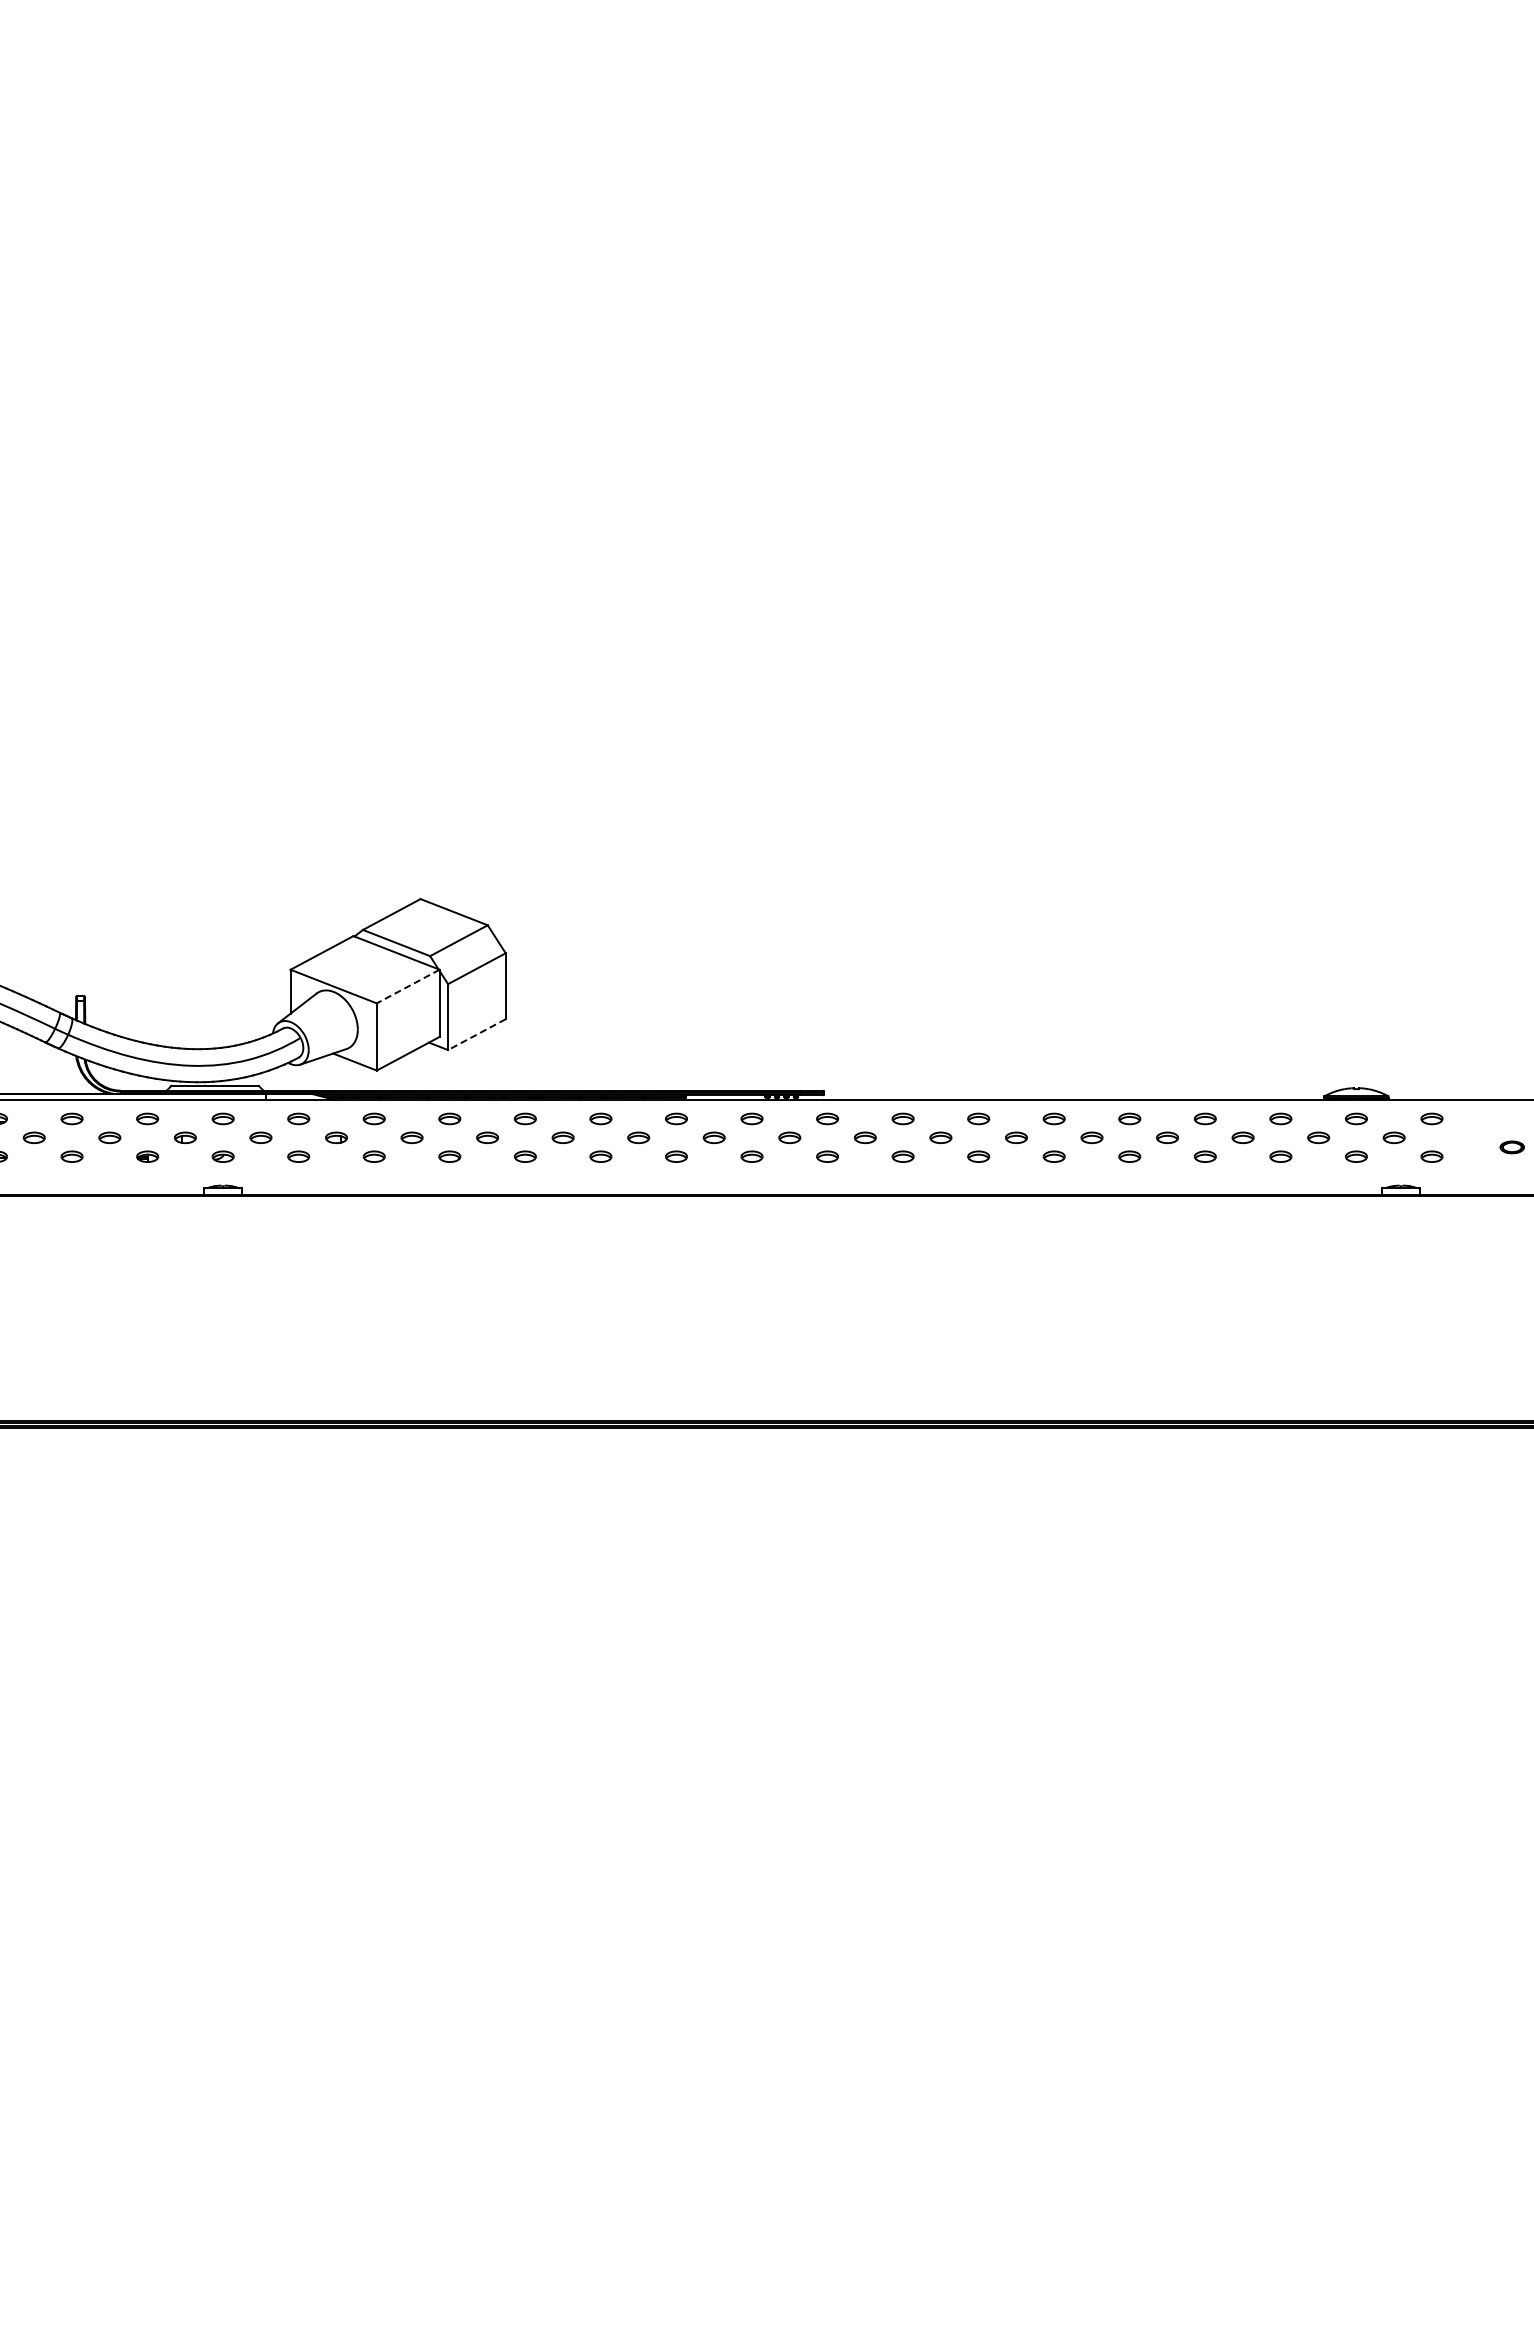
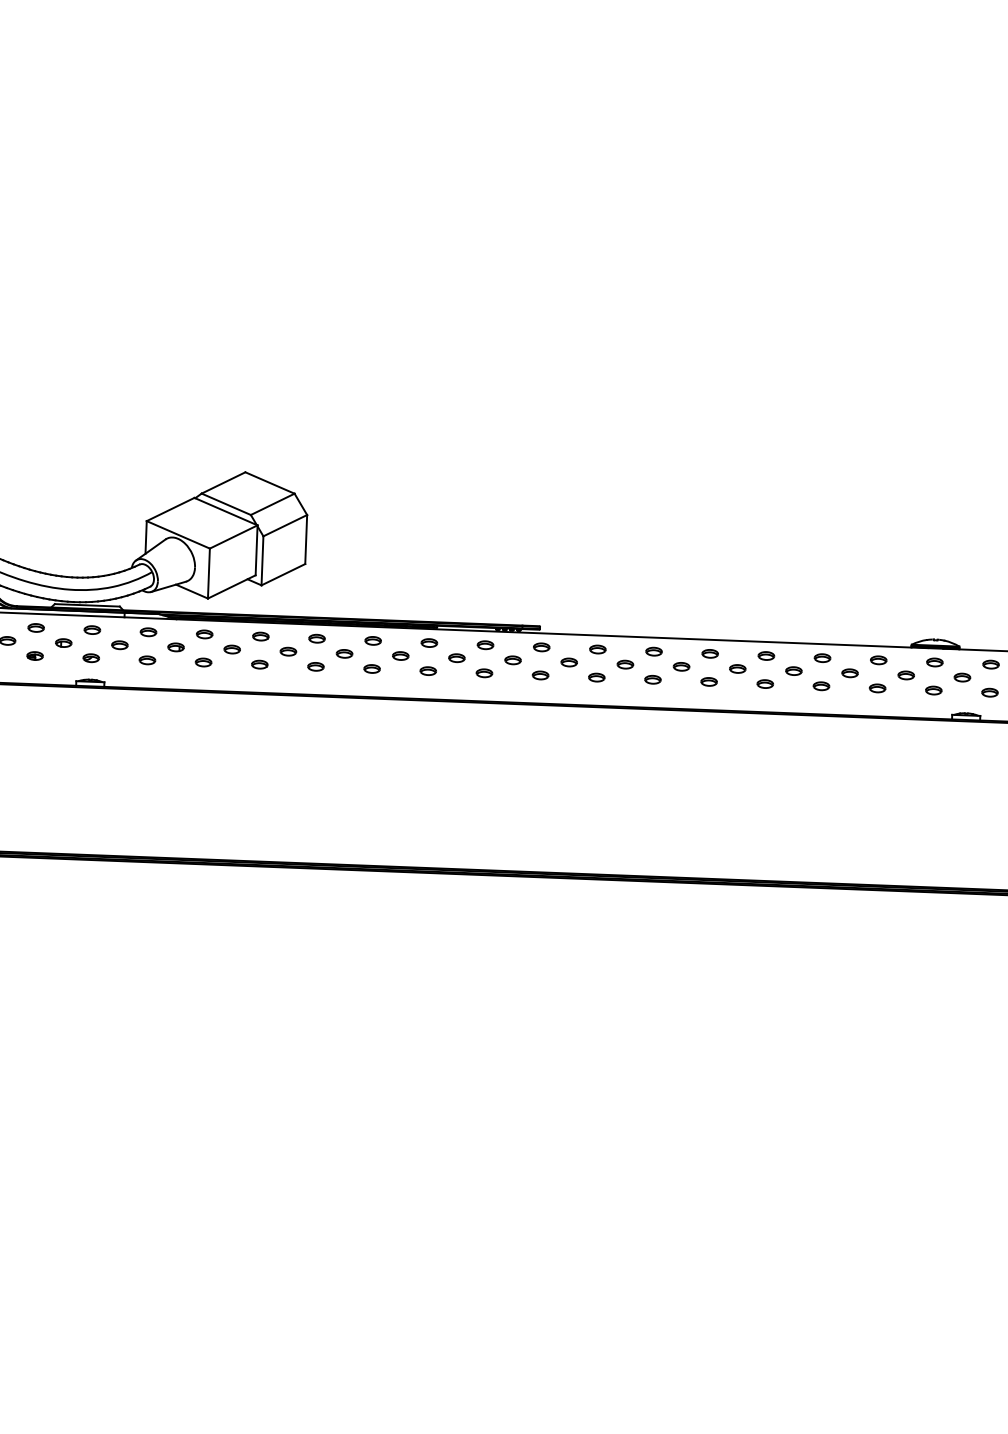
line: (408, 986) -> (233, 536), dashed -> solid
line: (476, 1034) -> (283, 574), dashed -> solid

